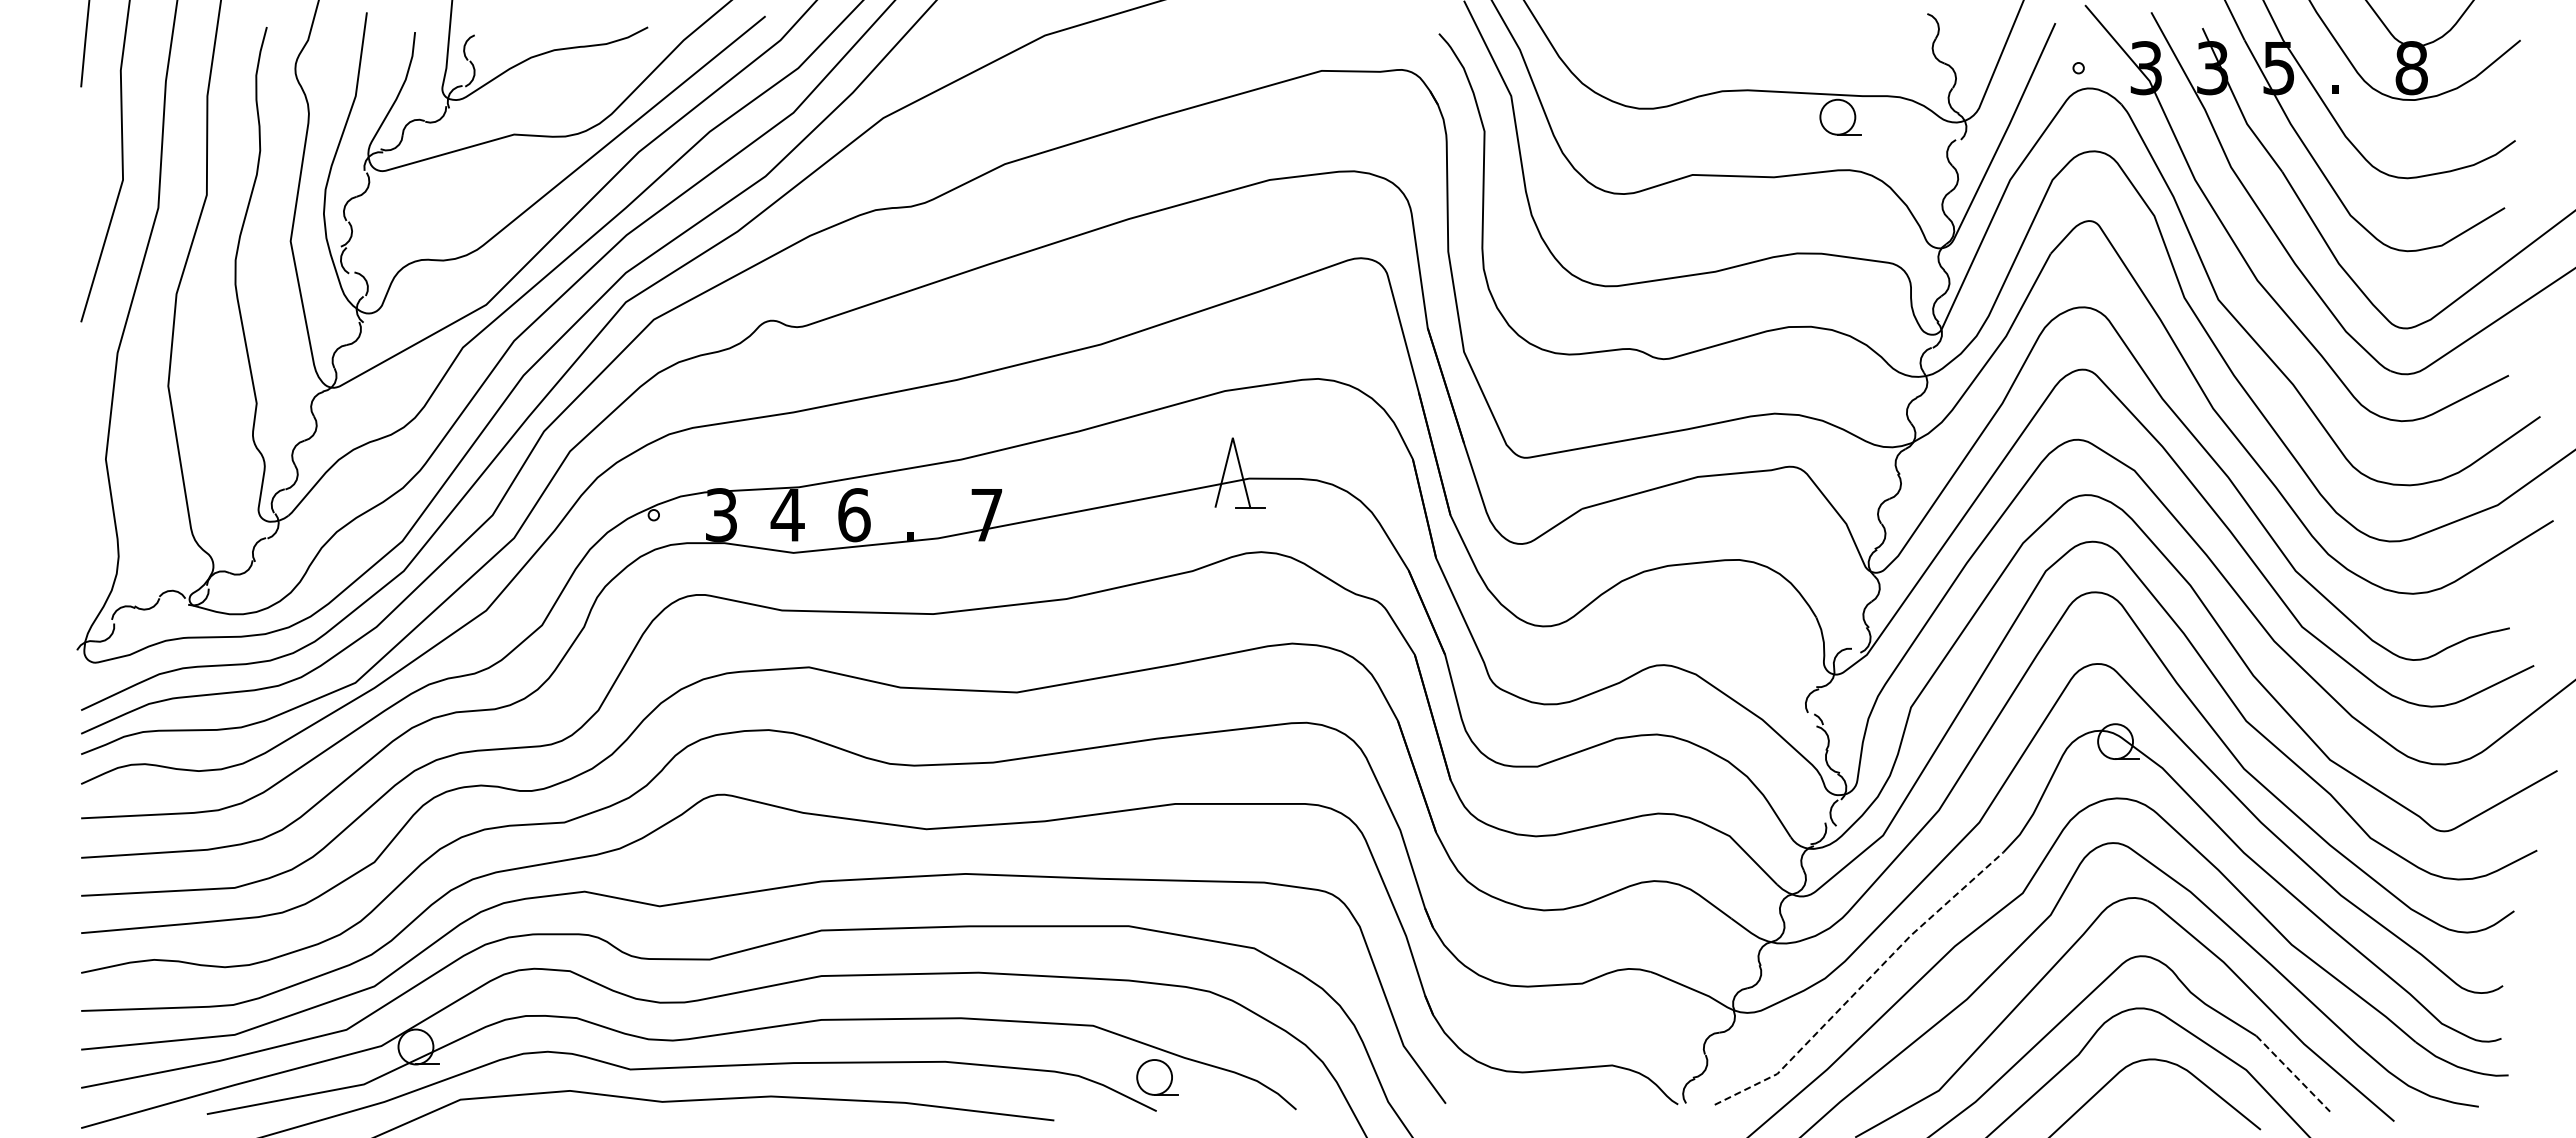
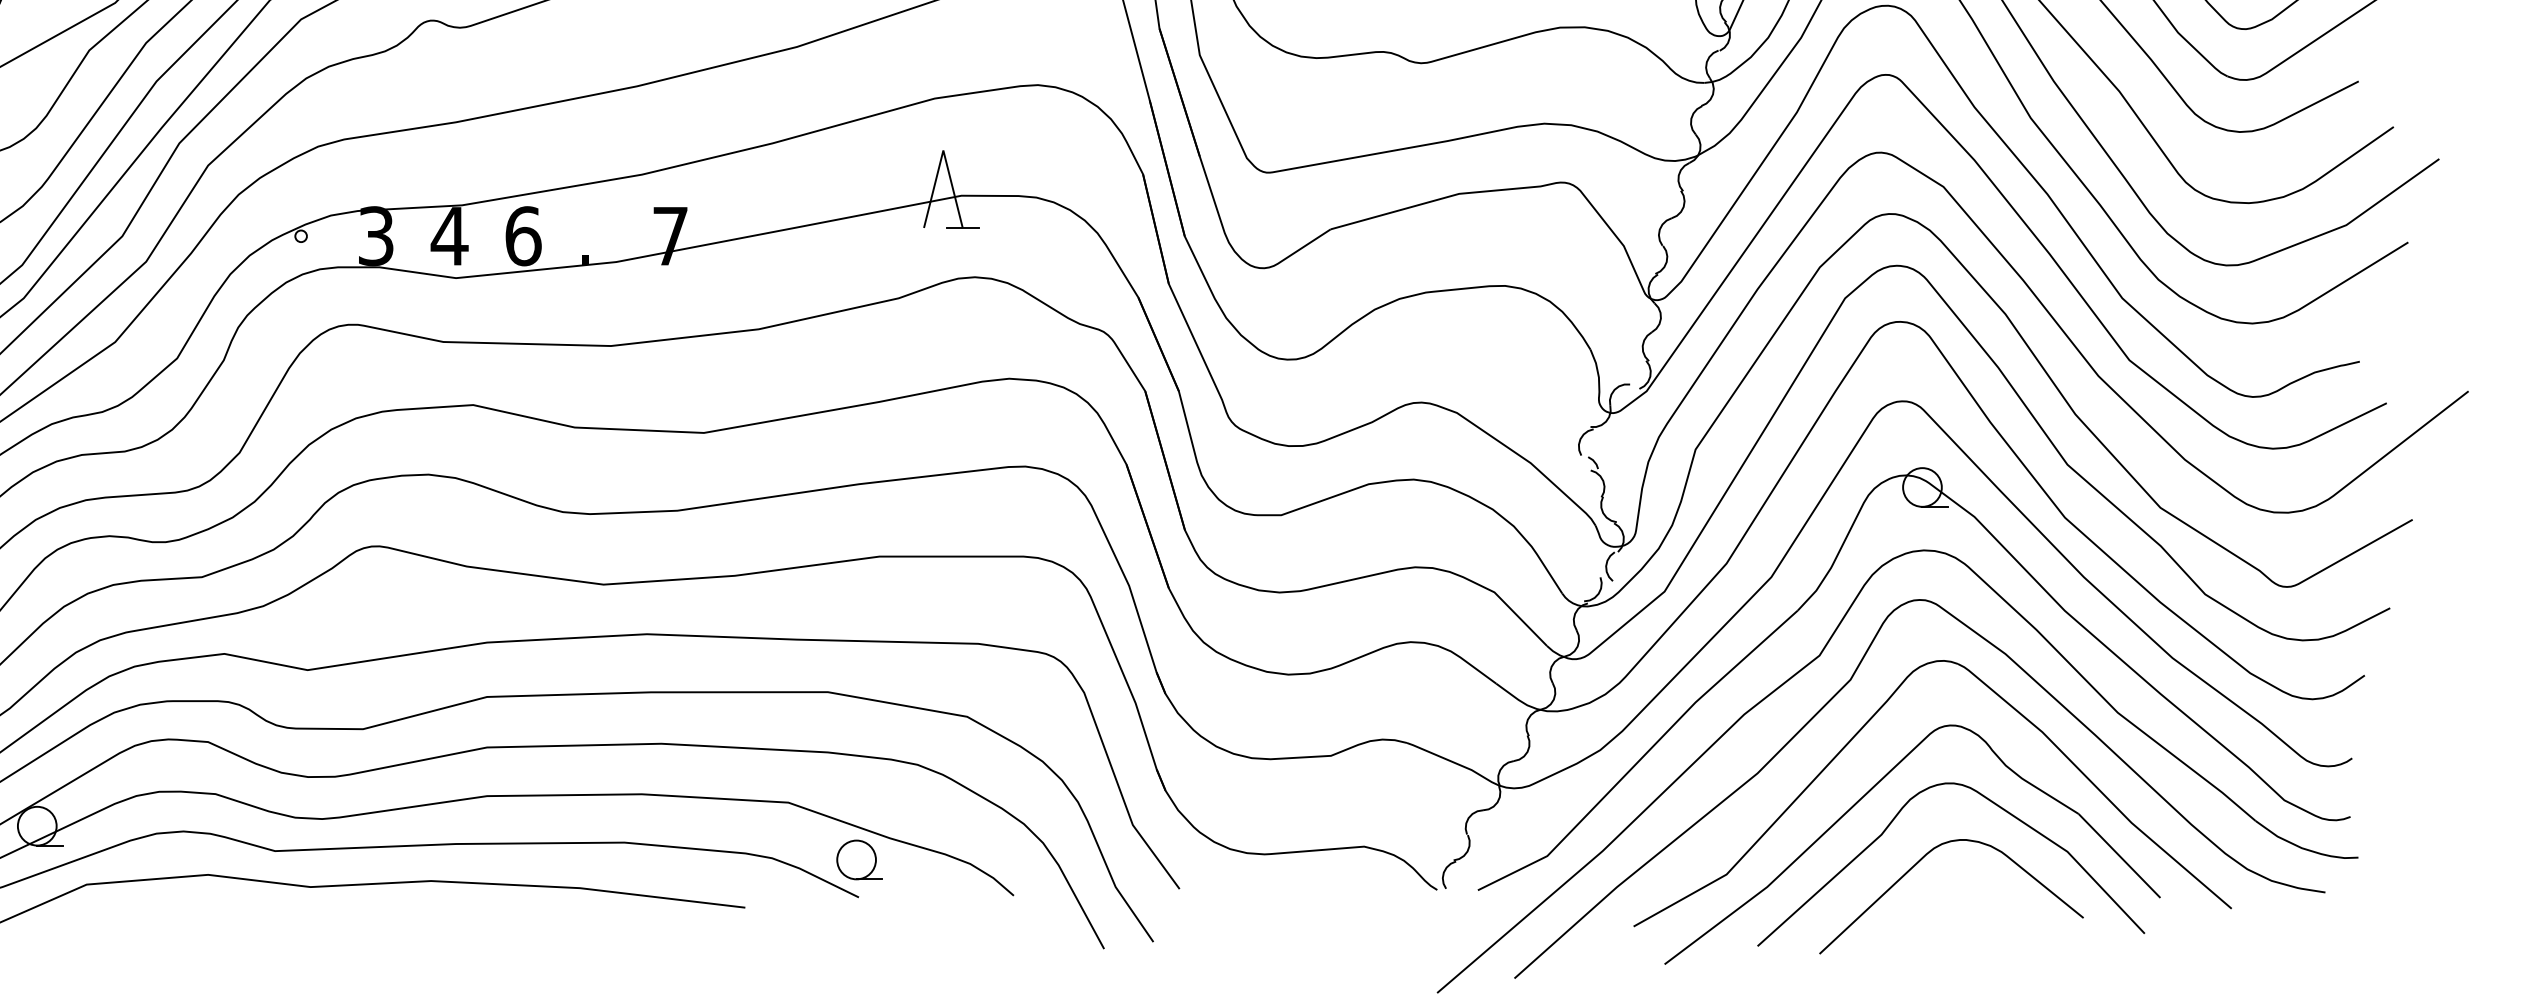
line: (1863, 984) -> (1642, 756), dashed -> solid
line: (2293, 1073) -> (2119, 855), dashed -> solid

